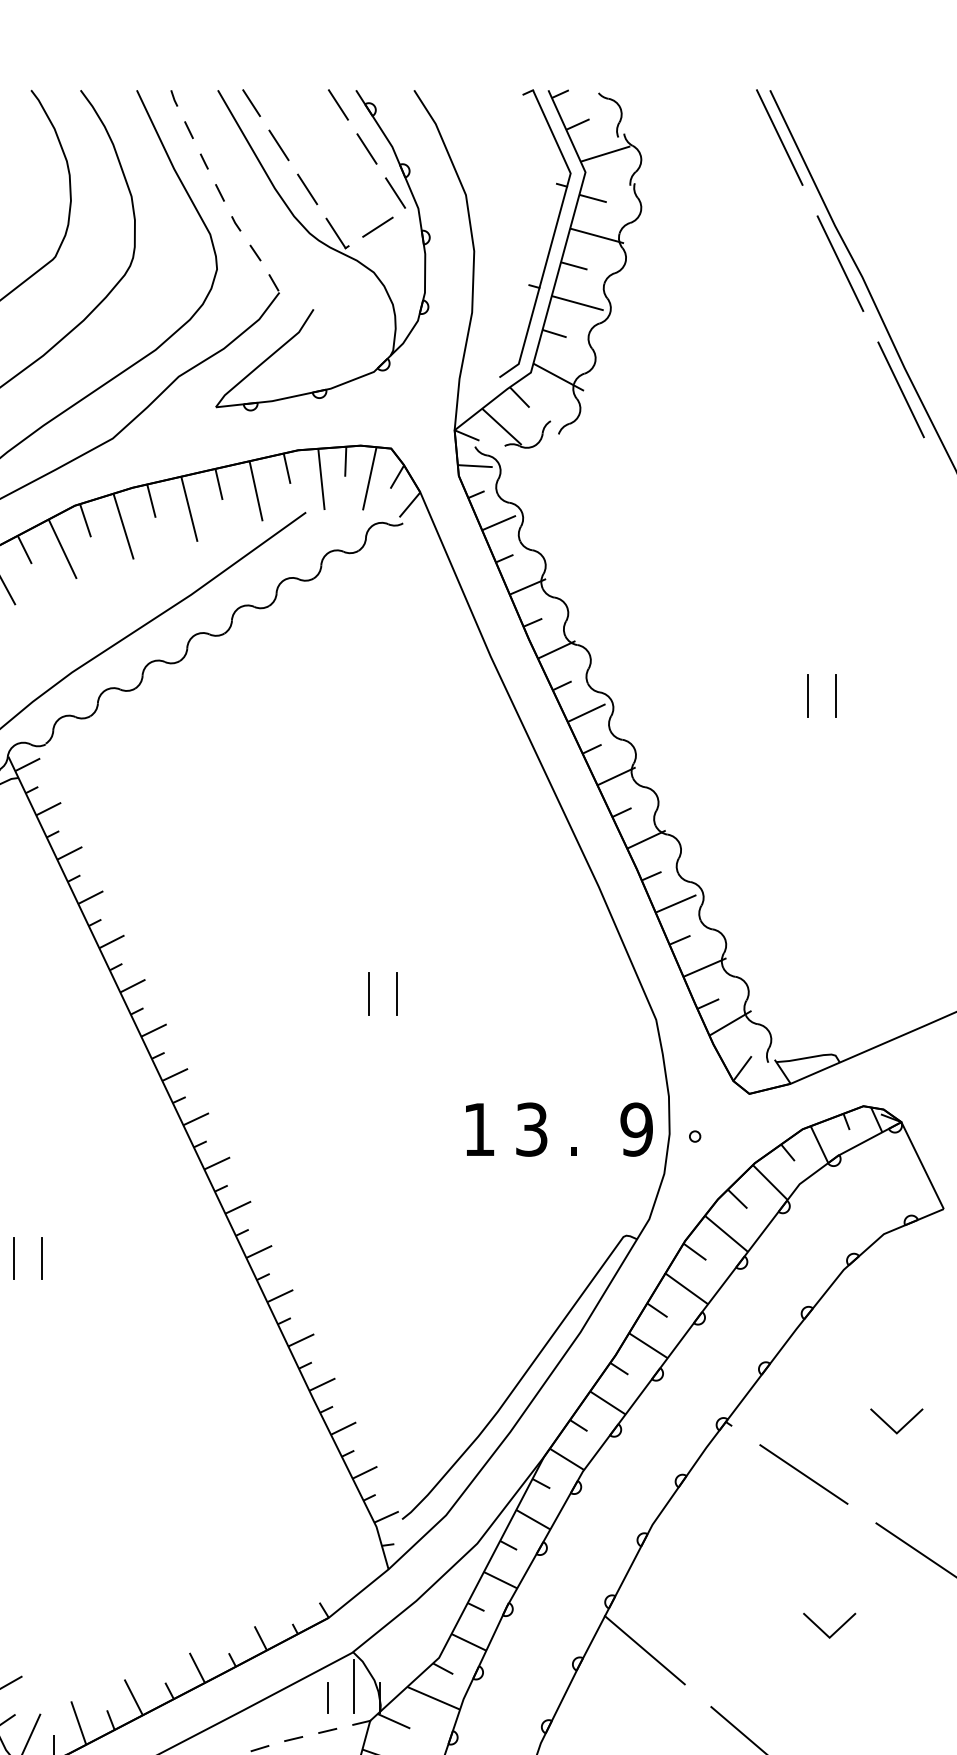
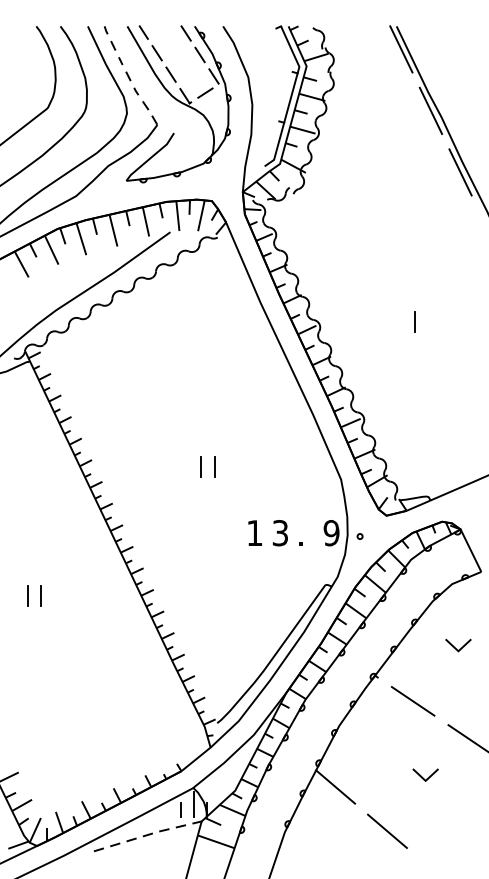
line: (835, 695) -> (428, 321), removed
line: (898, 1427) -> (459, 648), moved

